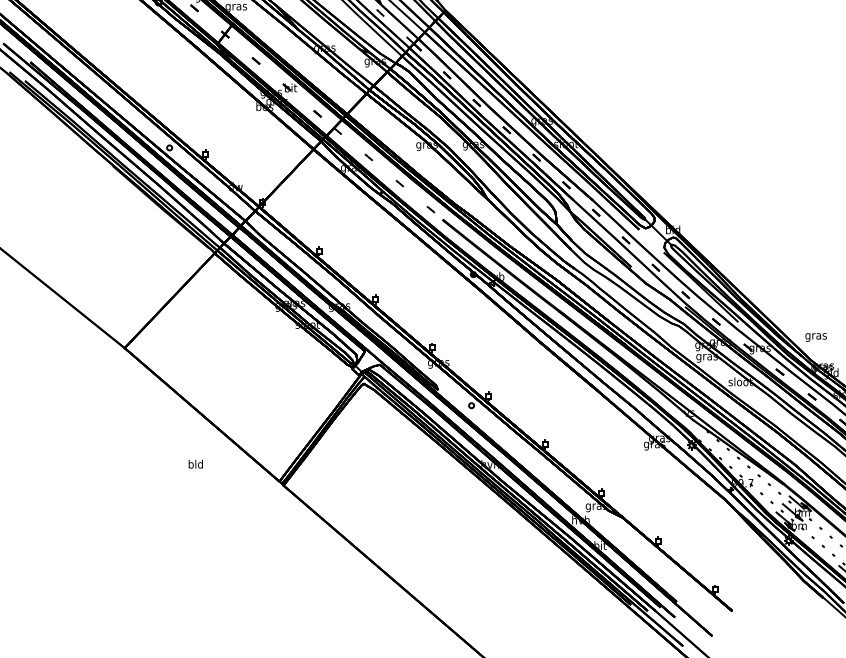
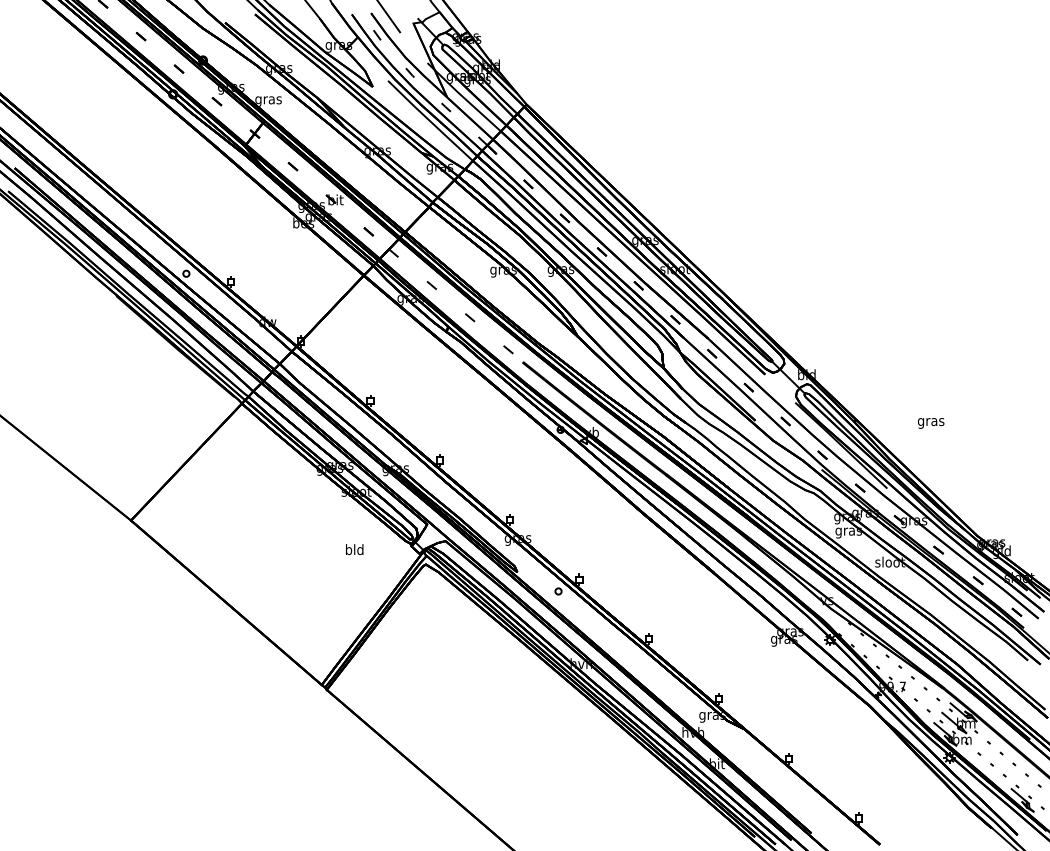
text: (816, 337) -> (931, 423), moved
text: (195, 464) -> (354, 549), moved

